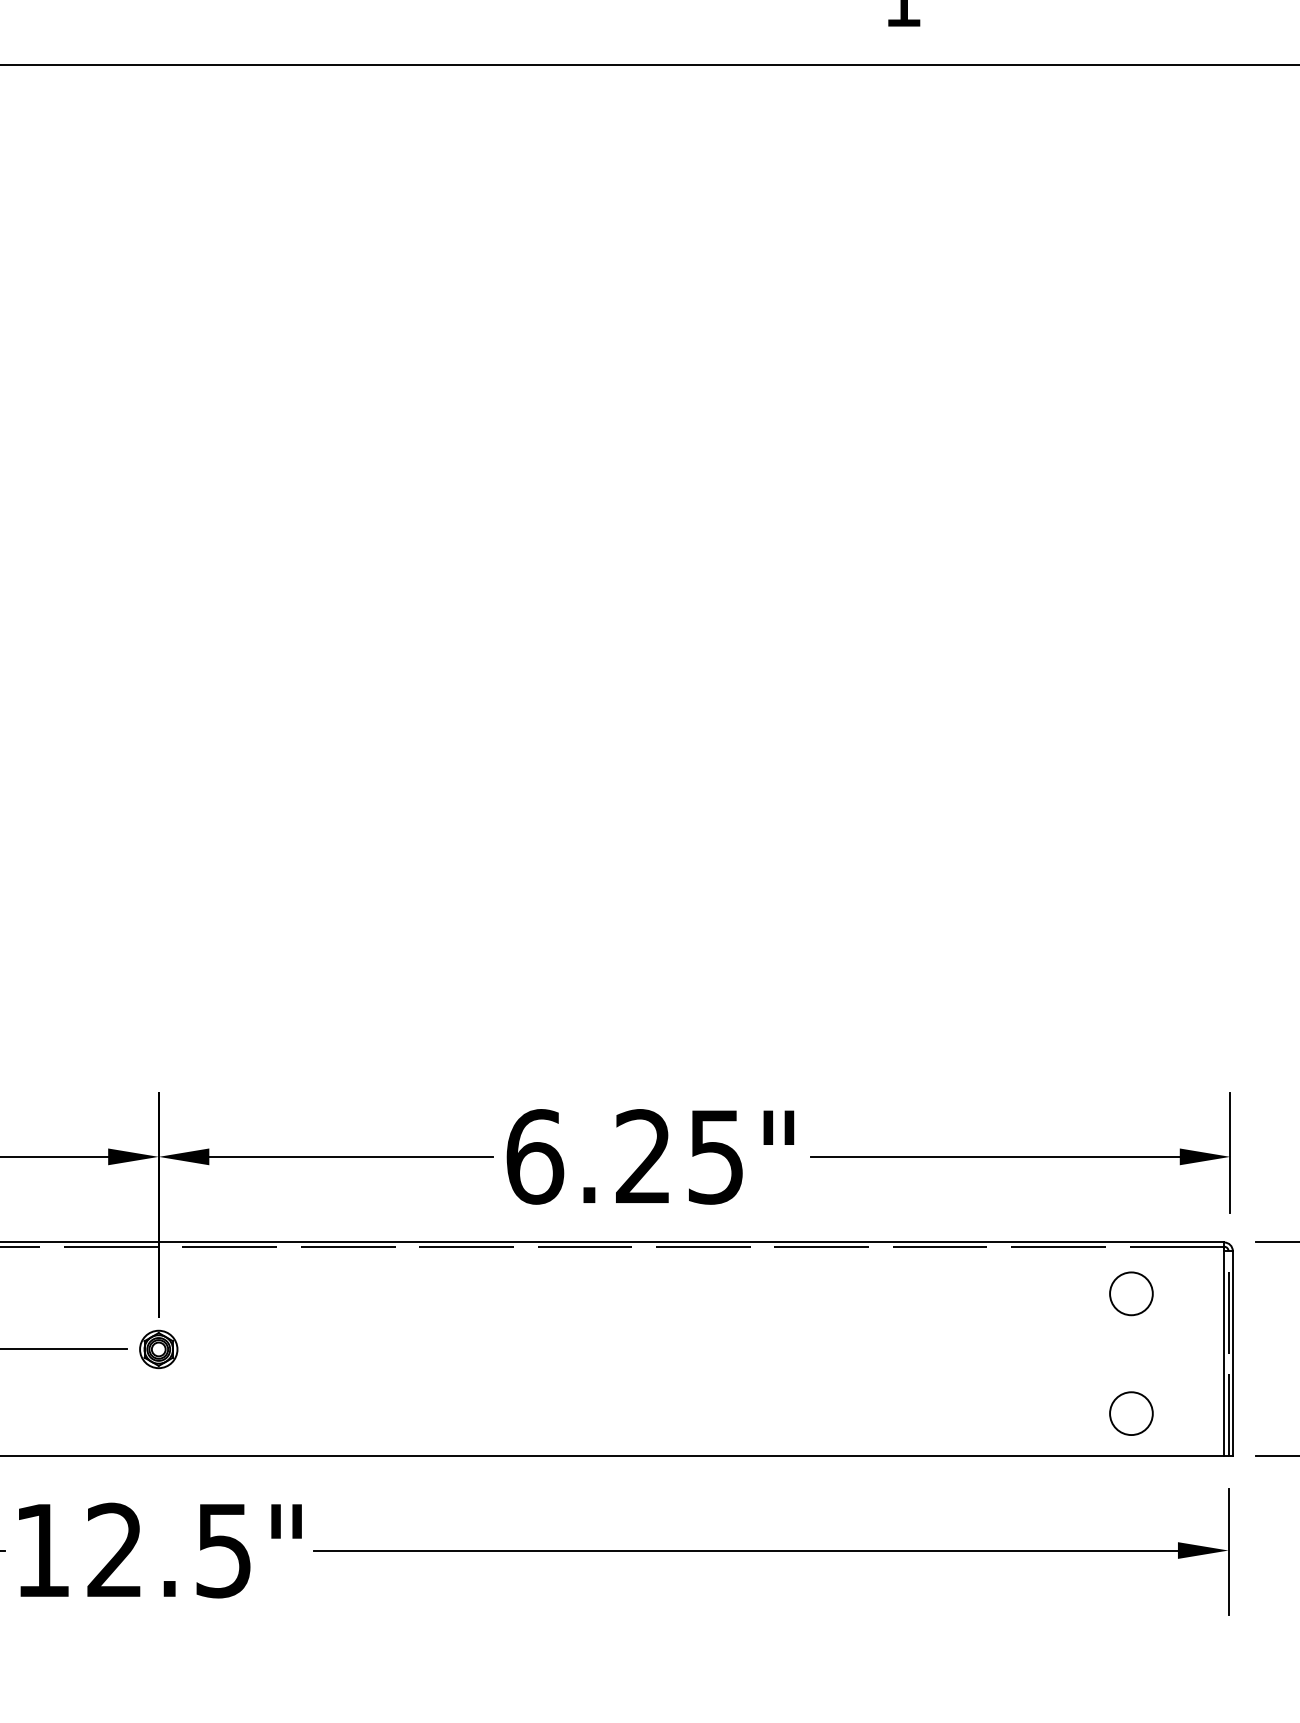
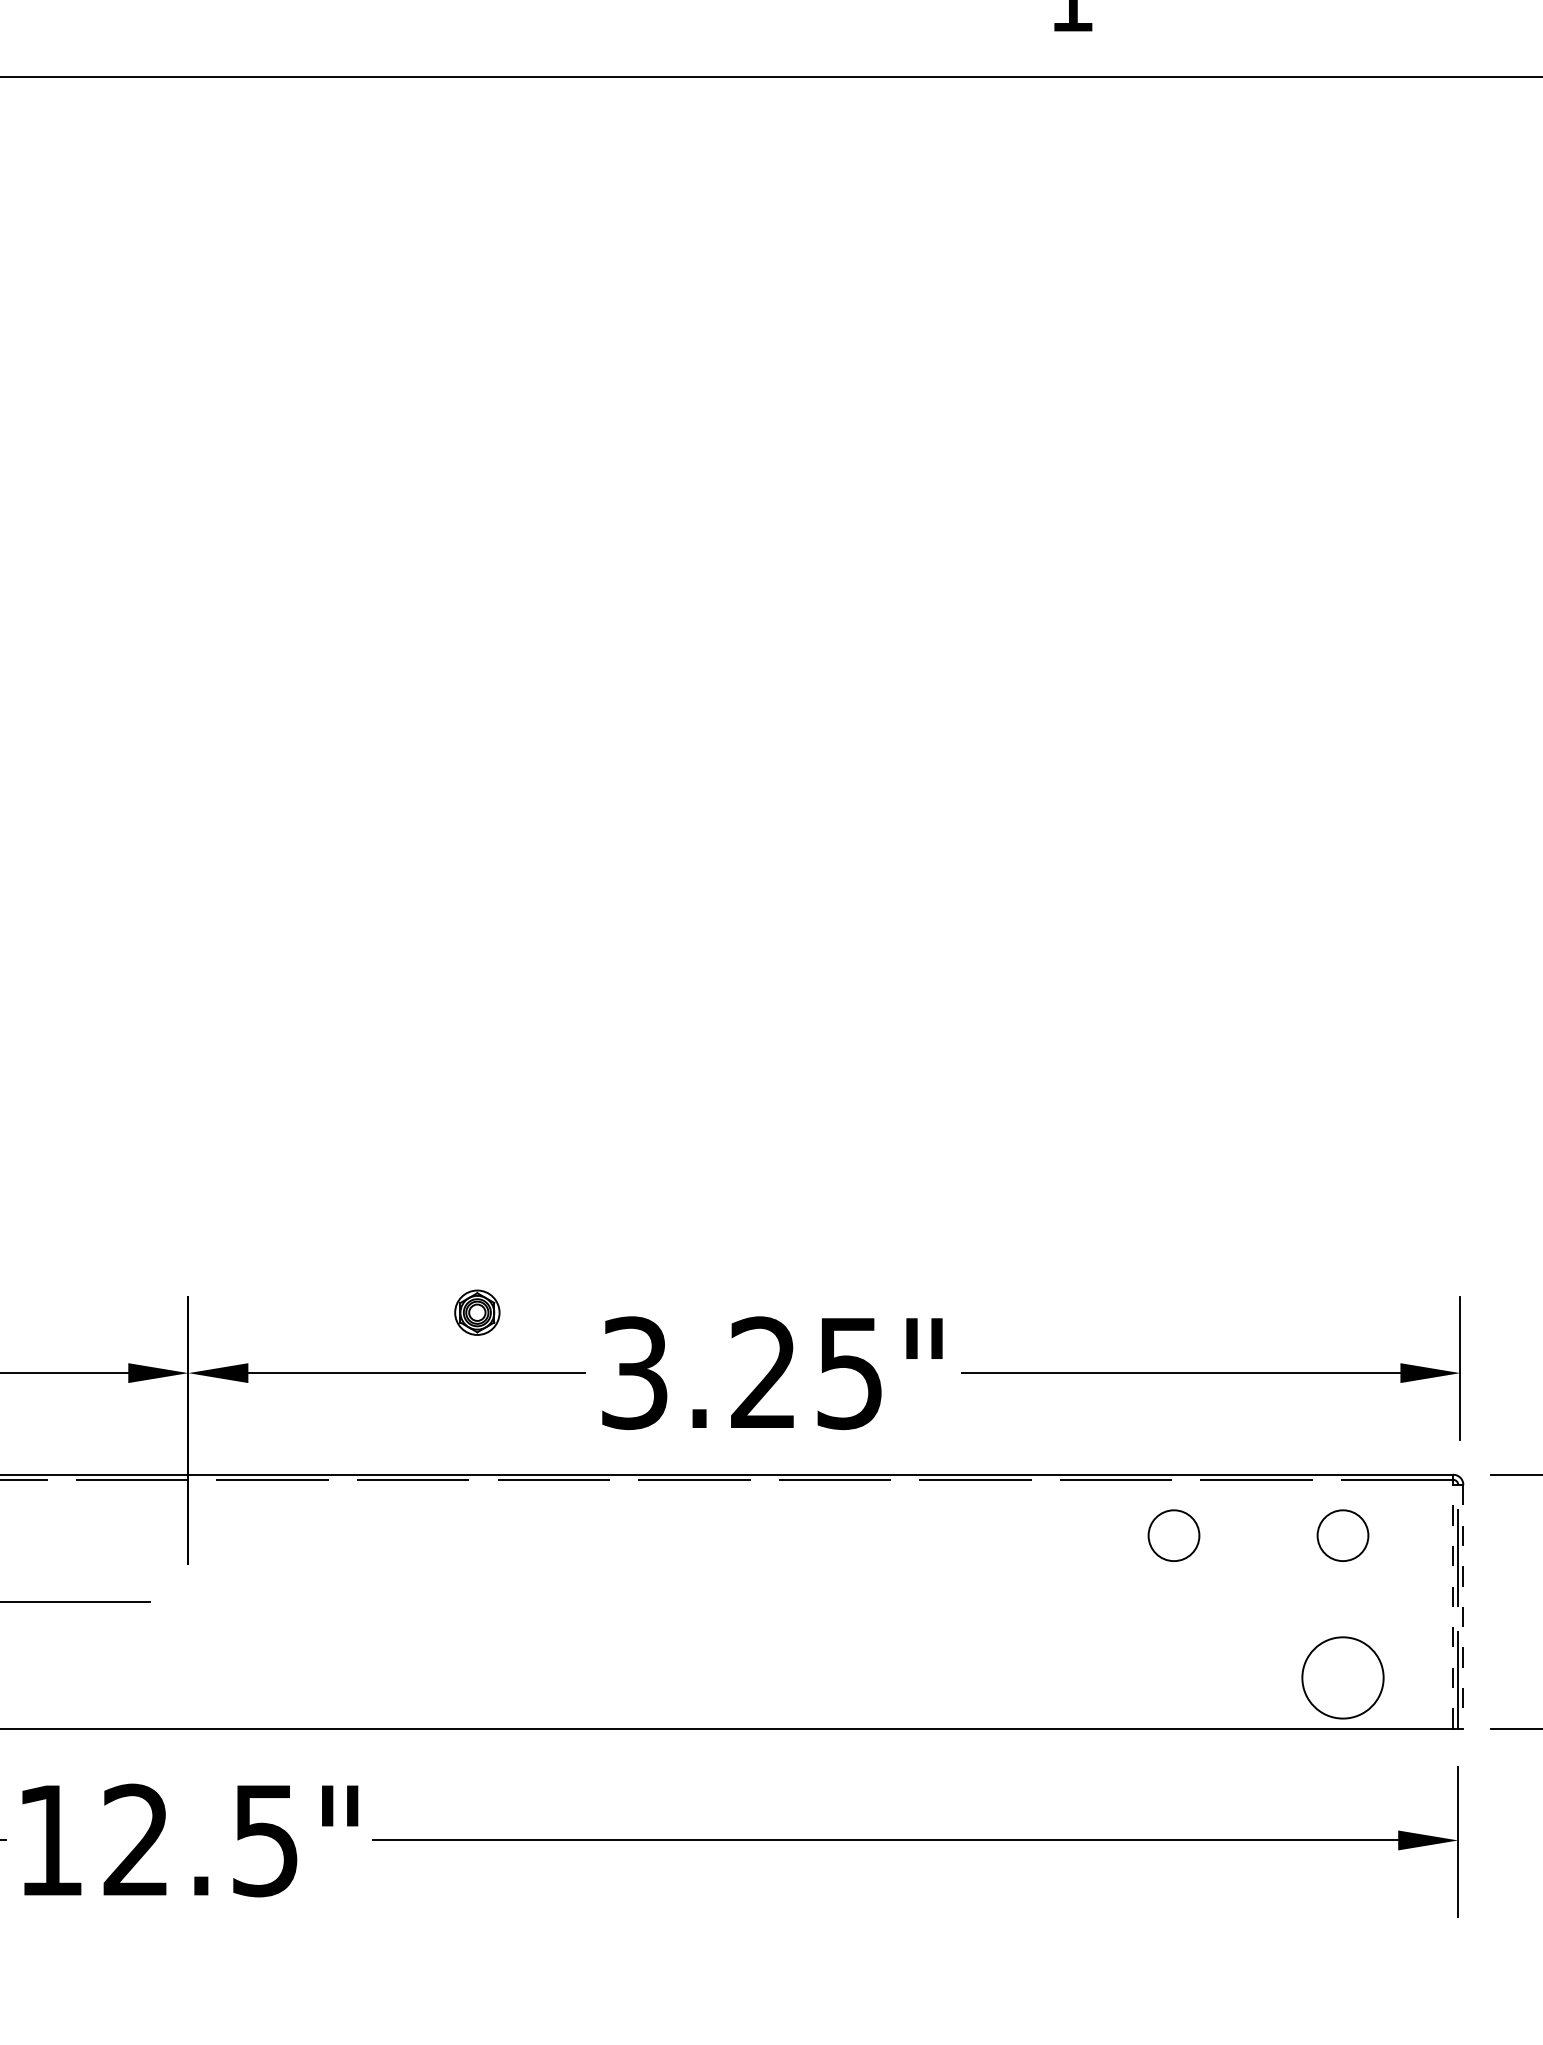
text: (535, 1157) -> (635, 1373), 6.25" -> 3.25"
circle: (988, 1293) -> (1173, 1535), added
part: (158, 1349) -> (477, 1312), moved
line: (1224, 1353) -> (1453, 1606), solid -> dashed
line: (1232, 1353) -> (1463, 1606), solid -> dashed
circle: (1131, 1413) -> (1342, 1677), size x1.6

